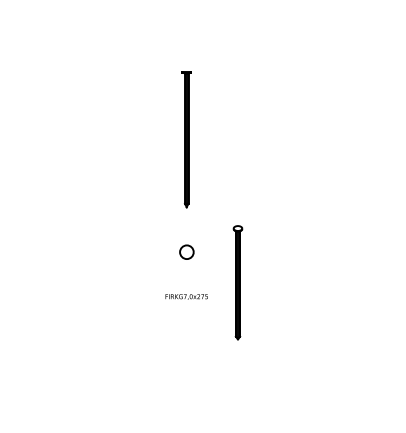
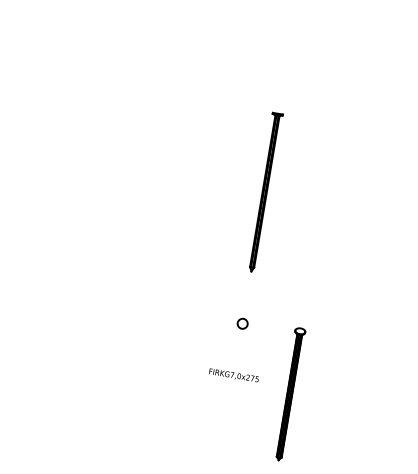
part: (186, 252) -> (242, 323), size x0.62
part: (237, 282) -> (289, 393), moved

